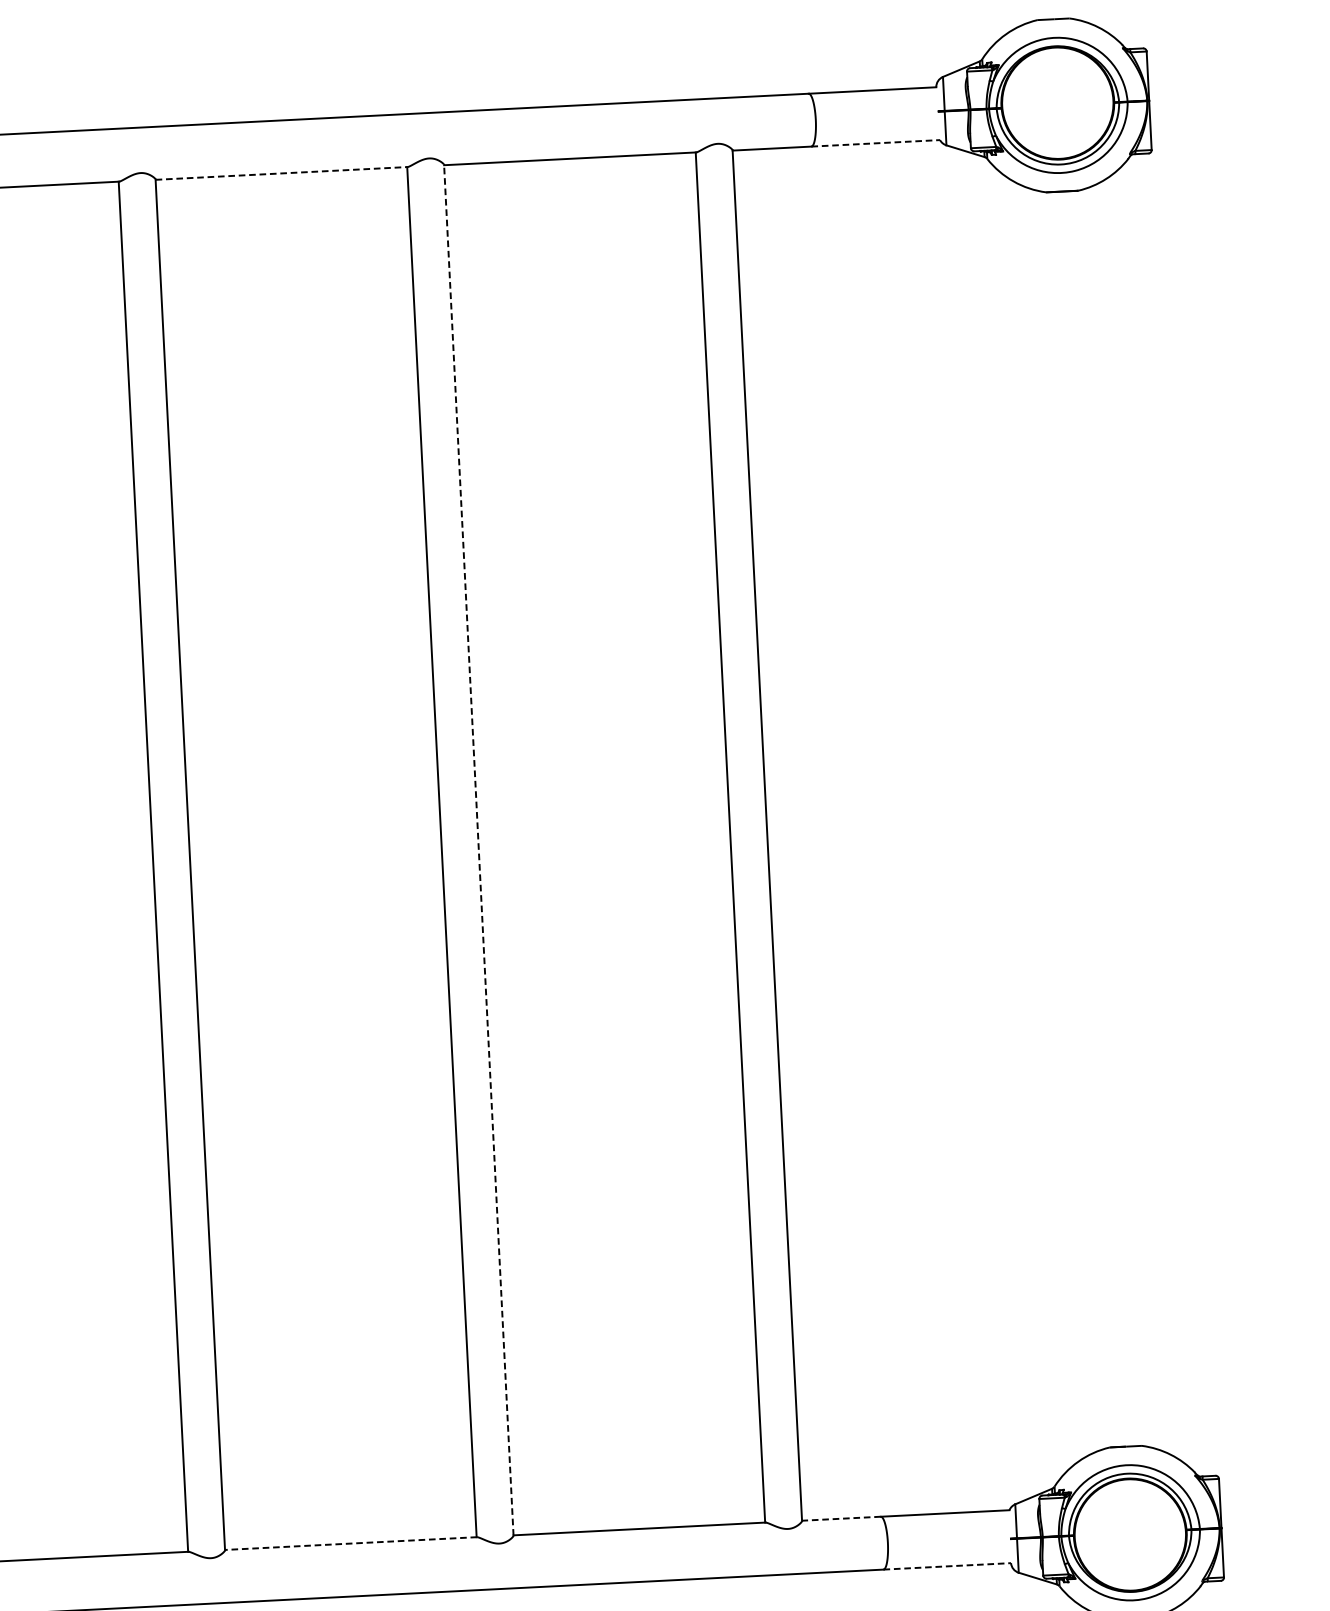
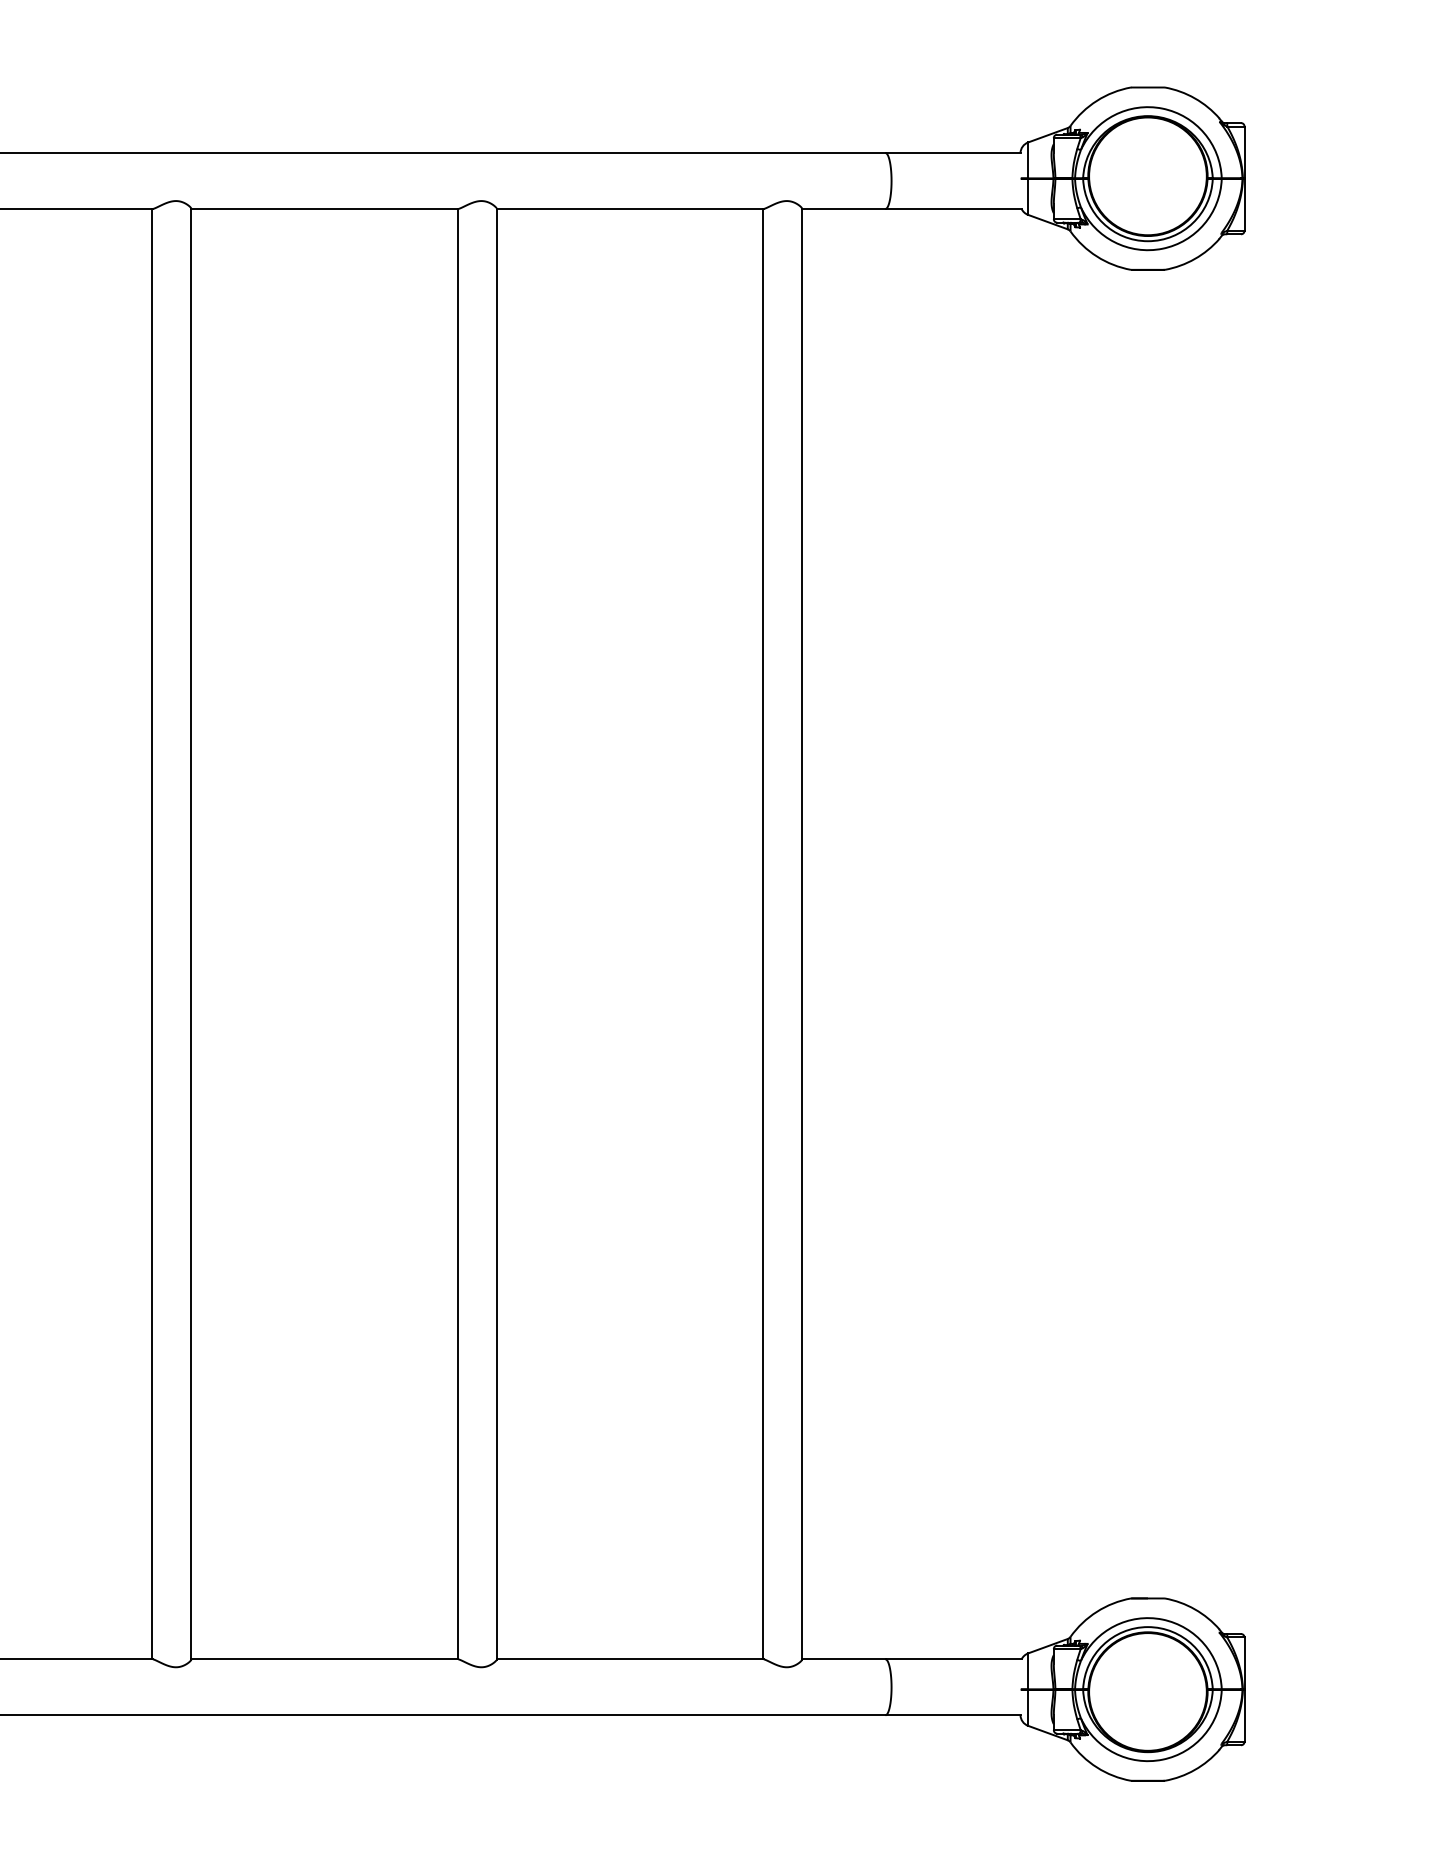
line: (876, 142) -> (954, 208), dashed -> solid
line: (282, 172) -> (325, 208), dashed -> solid
line: (478, 850) -> (496, 934), dashed -> solid
line: (841, 1518) -> (843, 1659), dashed -> solid
line: (350, 1543) -> (324, 1659), dashed -> solid
line: (947, 1566) -> (953, 1715), dashed -> solid

